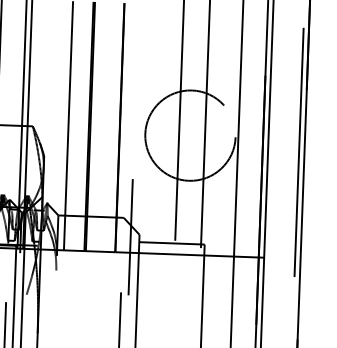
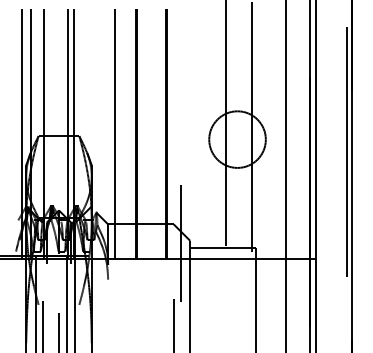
circle: (190, 135) -> (237, 139), size x0.62

